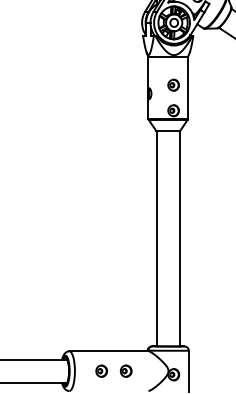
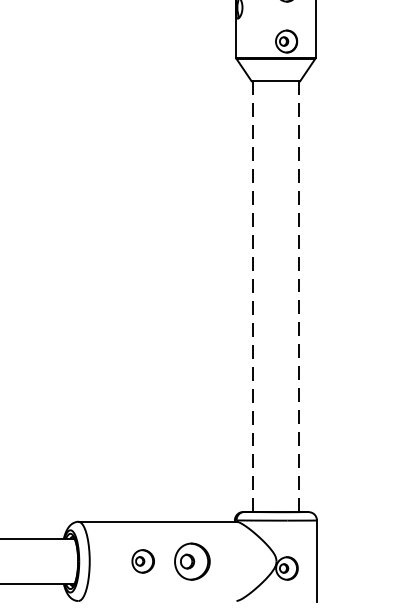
line: (156, 238) -> (252, 296), solid -> dashed
line: (179, 238) -> (298, 296), solid -> dashed
part: (125, 370) -> (190, 560), size x1.6

